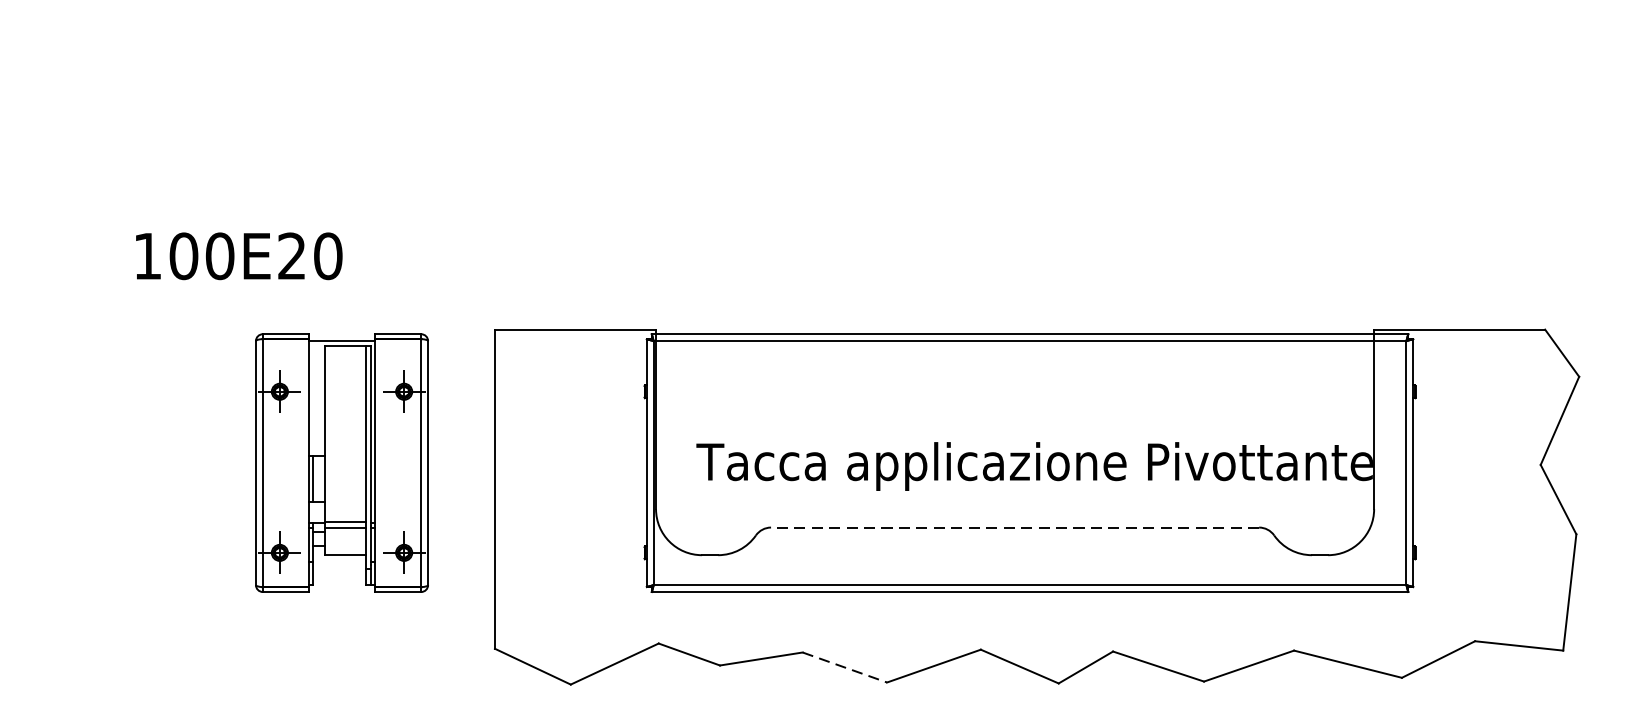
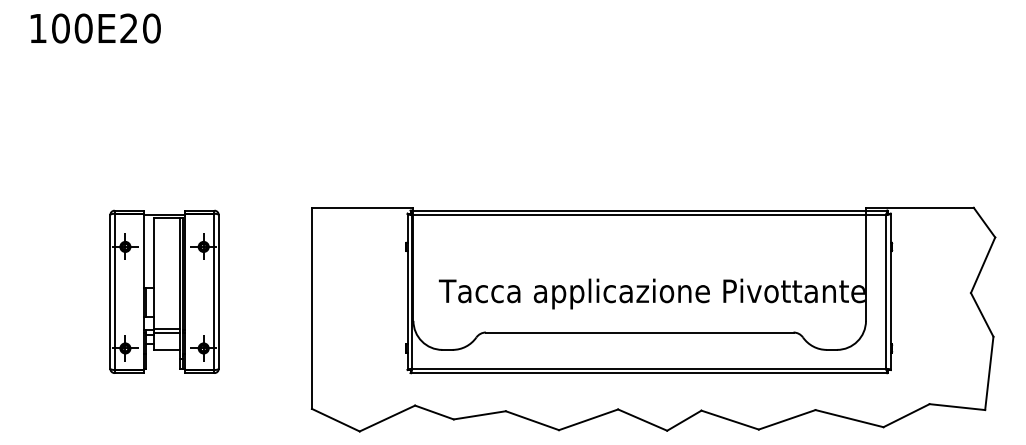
text: (238, 256) -> (95, 28), moved
part: (341, 462) -> (164, 291), moved
line: (1014, 527) -> (639, 332), dashed -> solid
line: (844, 667) -> (532, 420), dashed -> solid

